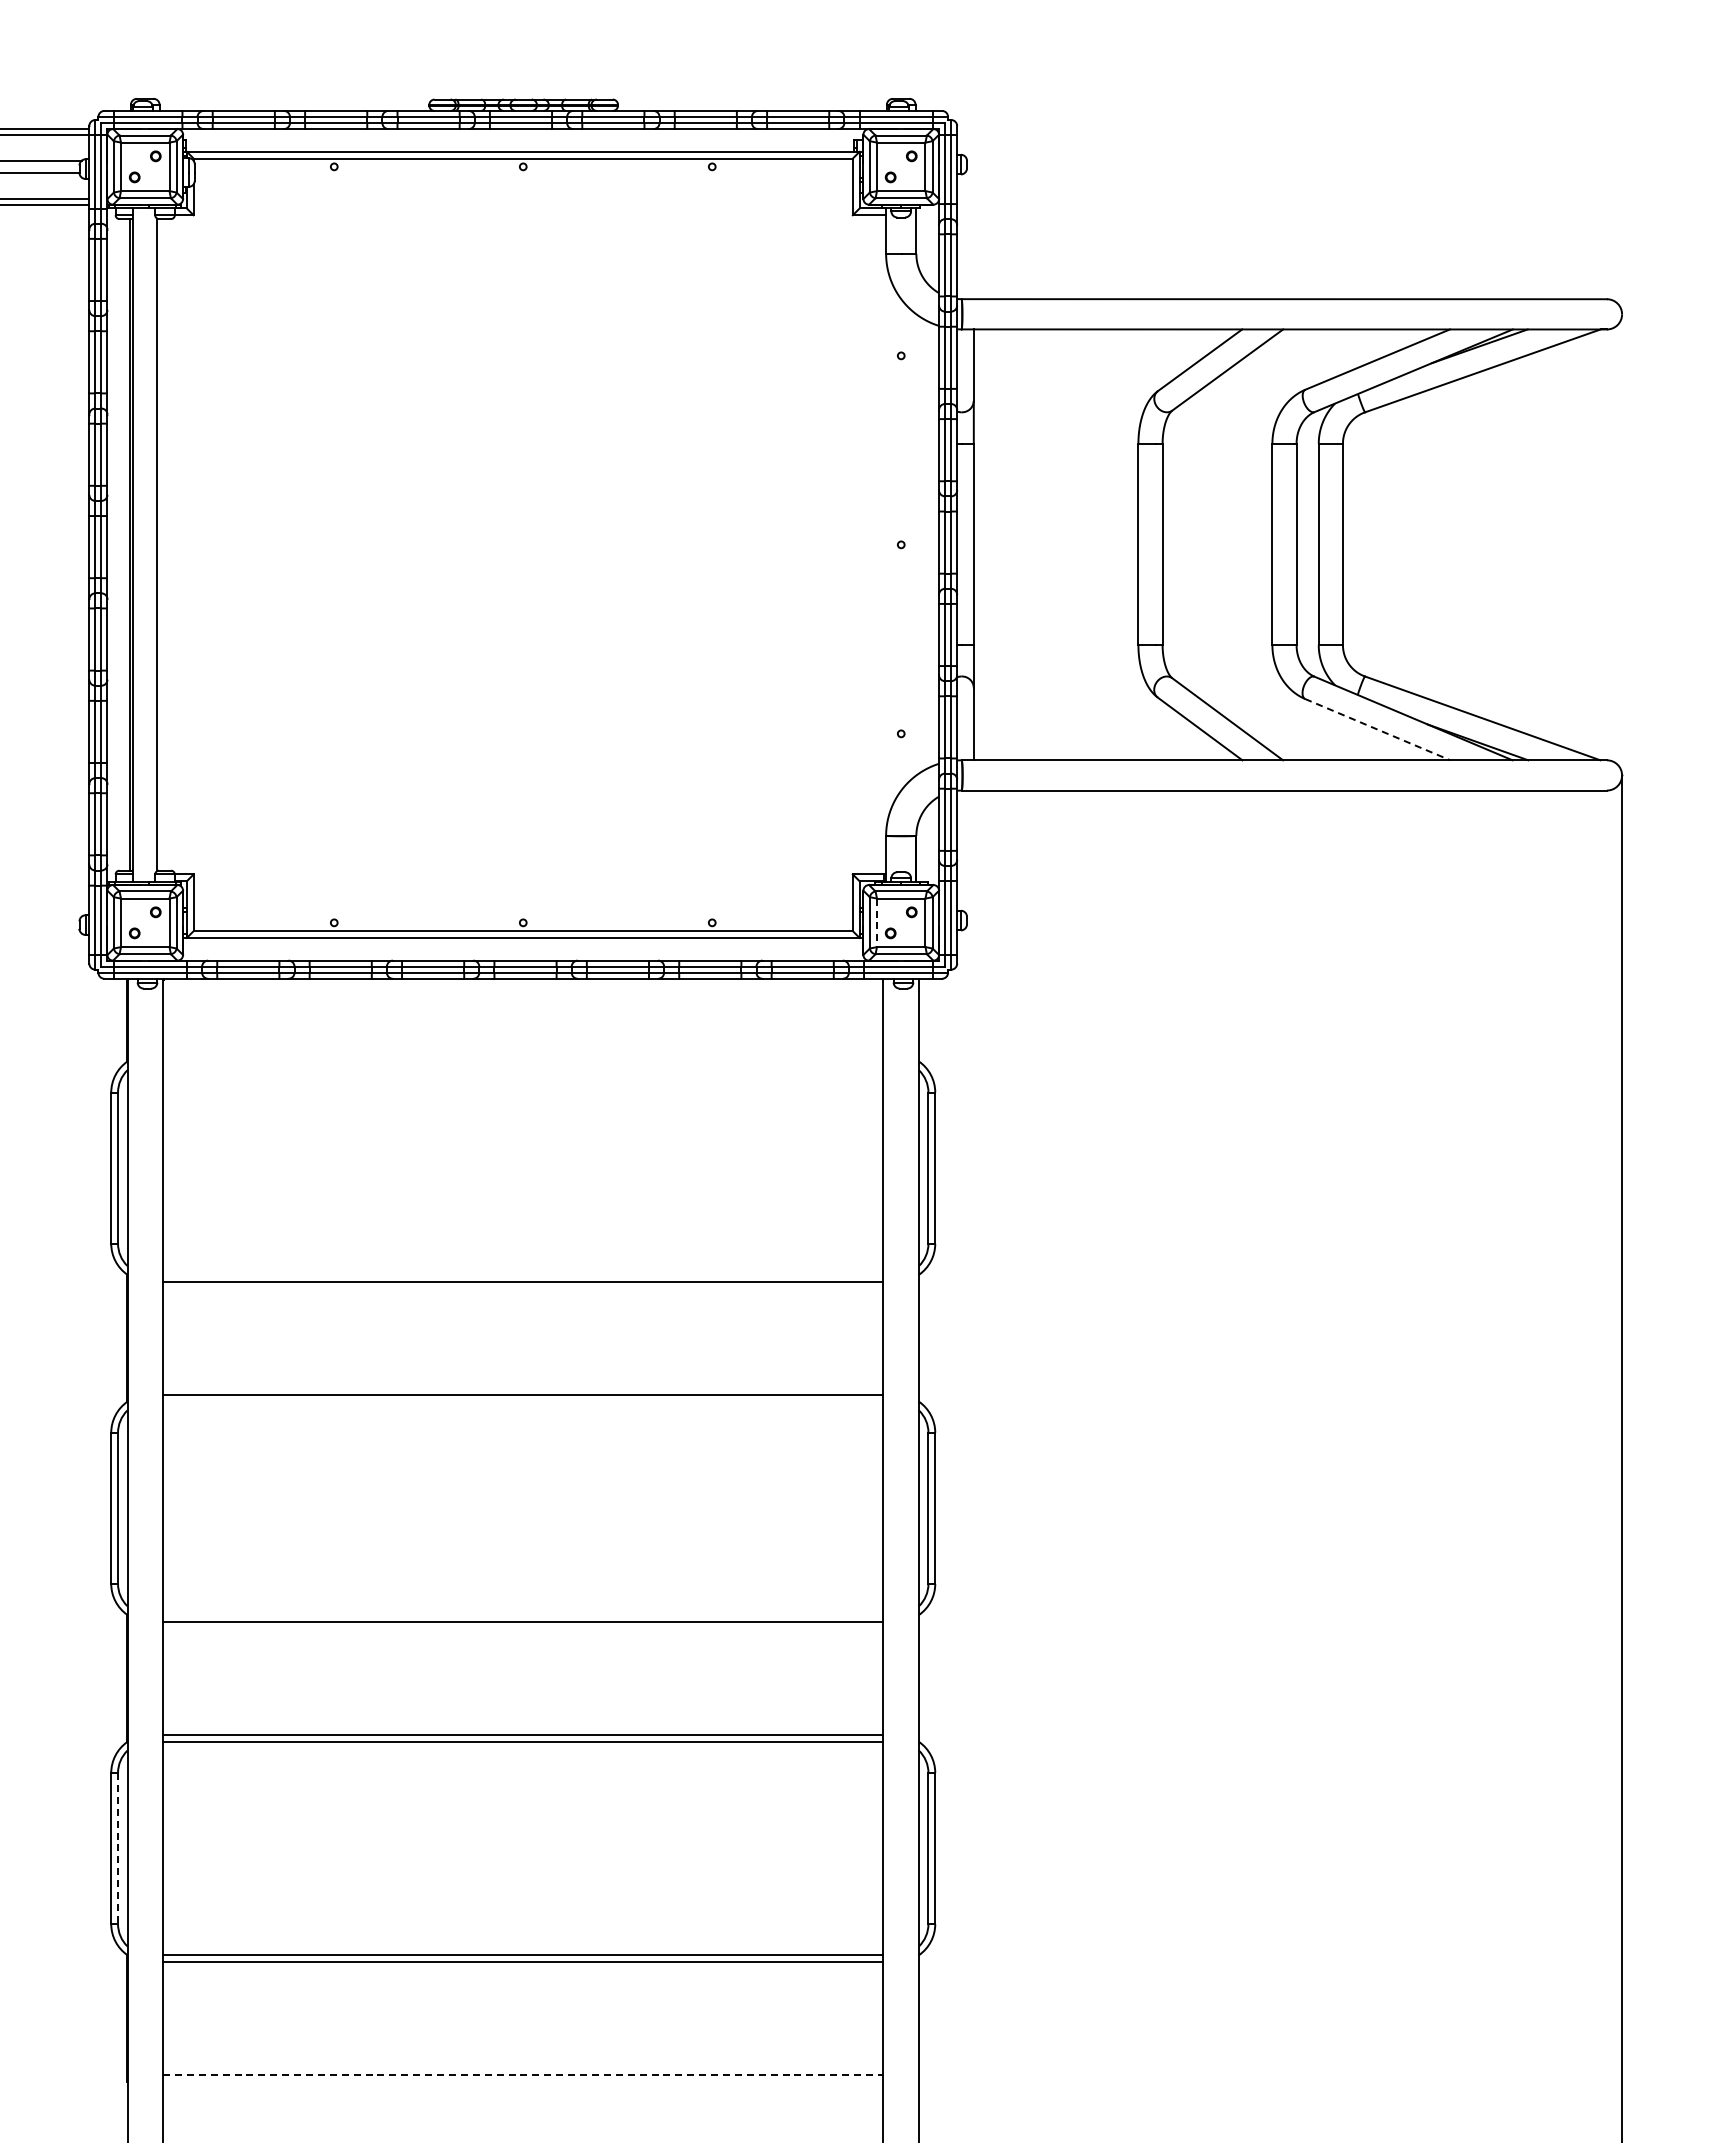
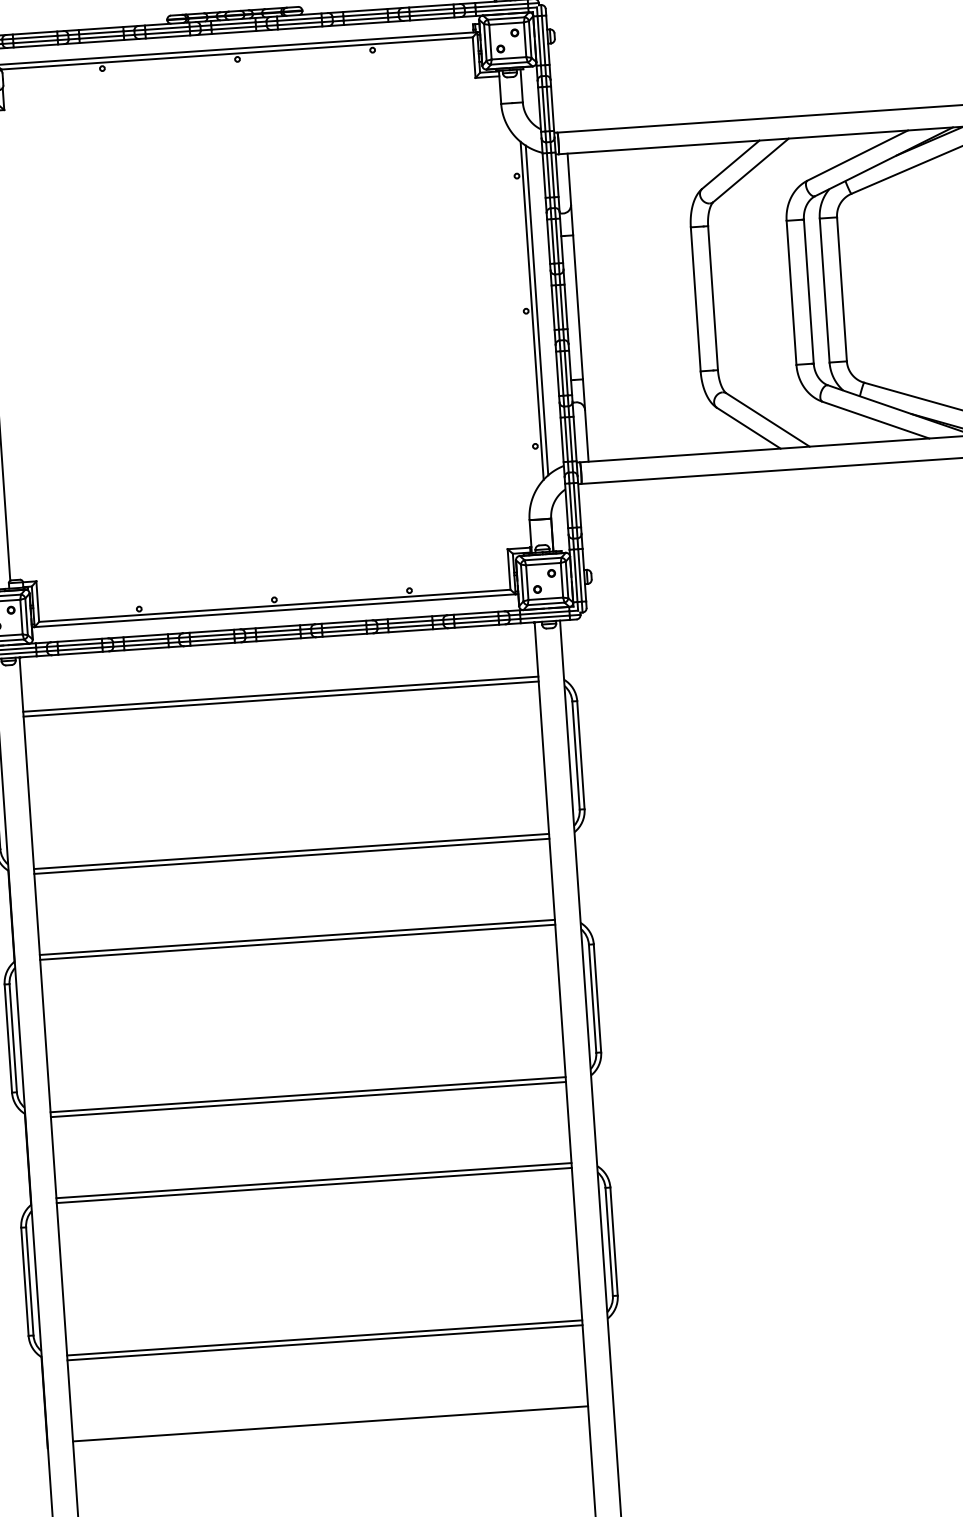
line: (909, 544) -> (532, 310), added
line: (916, 544) -> (537, 310), added
line: (1377, 729) -> (875, 420), dashed -> solid
line: (876, 923) -> (526, 583), dashed -> solid
line: (523, 1054) -> (280, 694), added
line: (523, 1061) -> (281, 699), added
line: (523, 1274) -> (291, 851), added
line: (523, 1401) -> (297, 942), added
line: (523, 1614) -> (308, 1094), added
line: (118, 1848) -> (30, 1281), dashed -> solid
line: (523, 2075) -> (330, 1423), dashed -> solid

